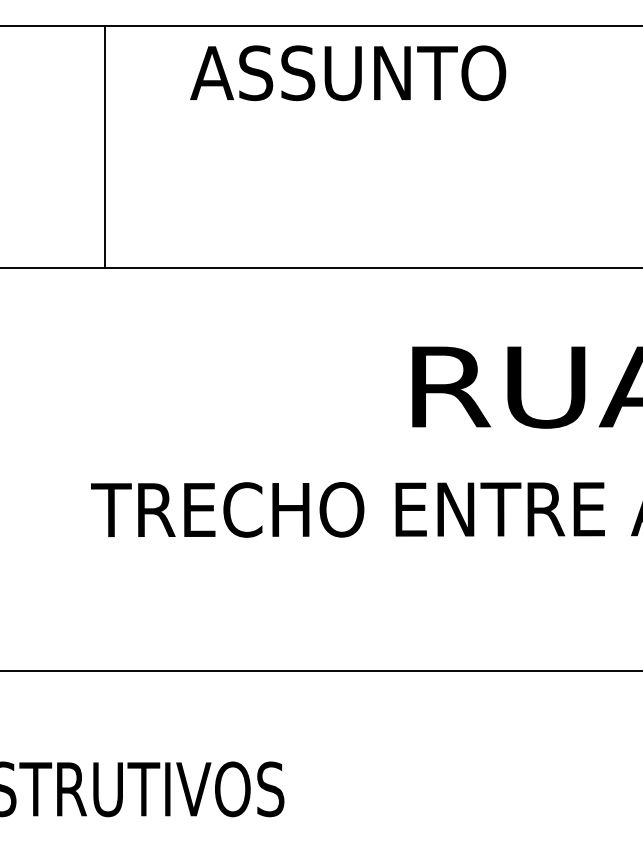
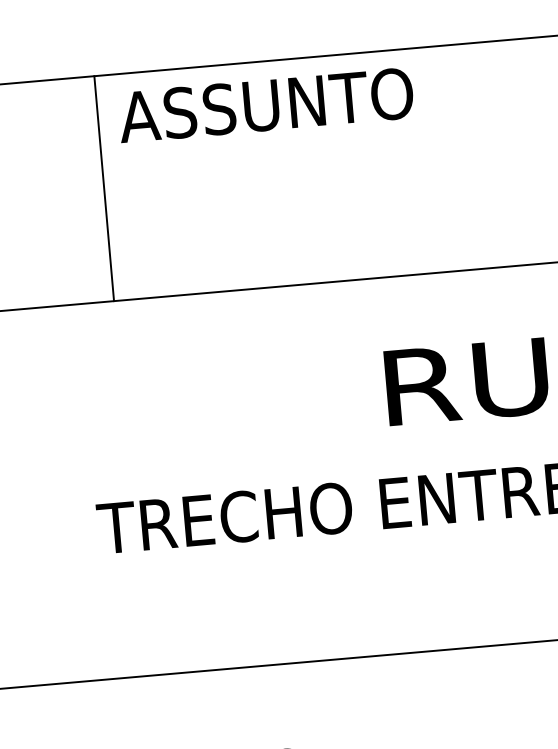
text: (348, 73) -> (266, 105), moved
line: (104, 146) -> (103, 188), moved

